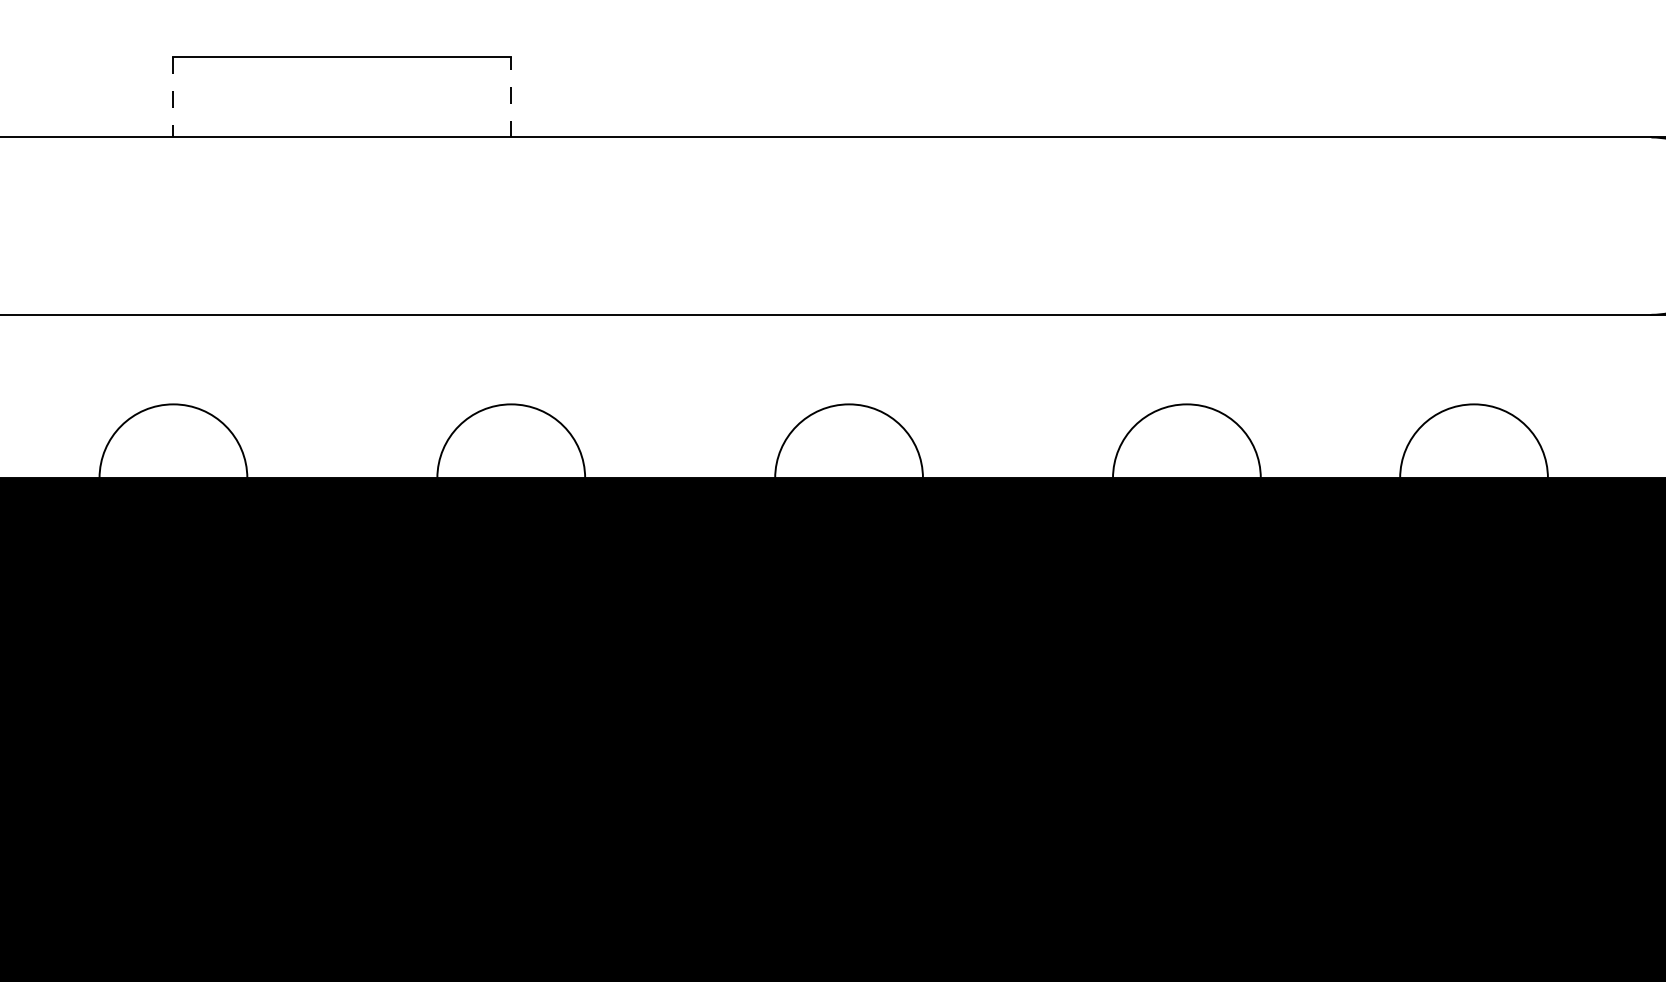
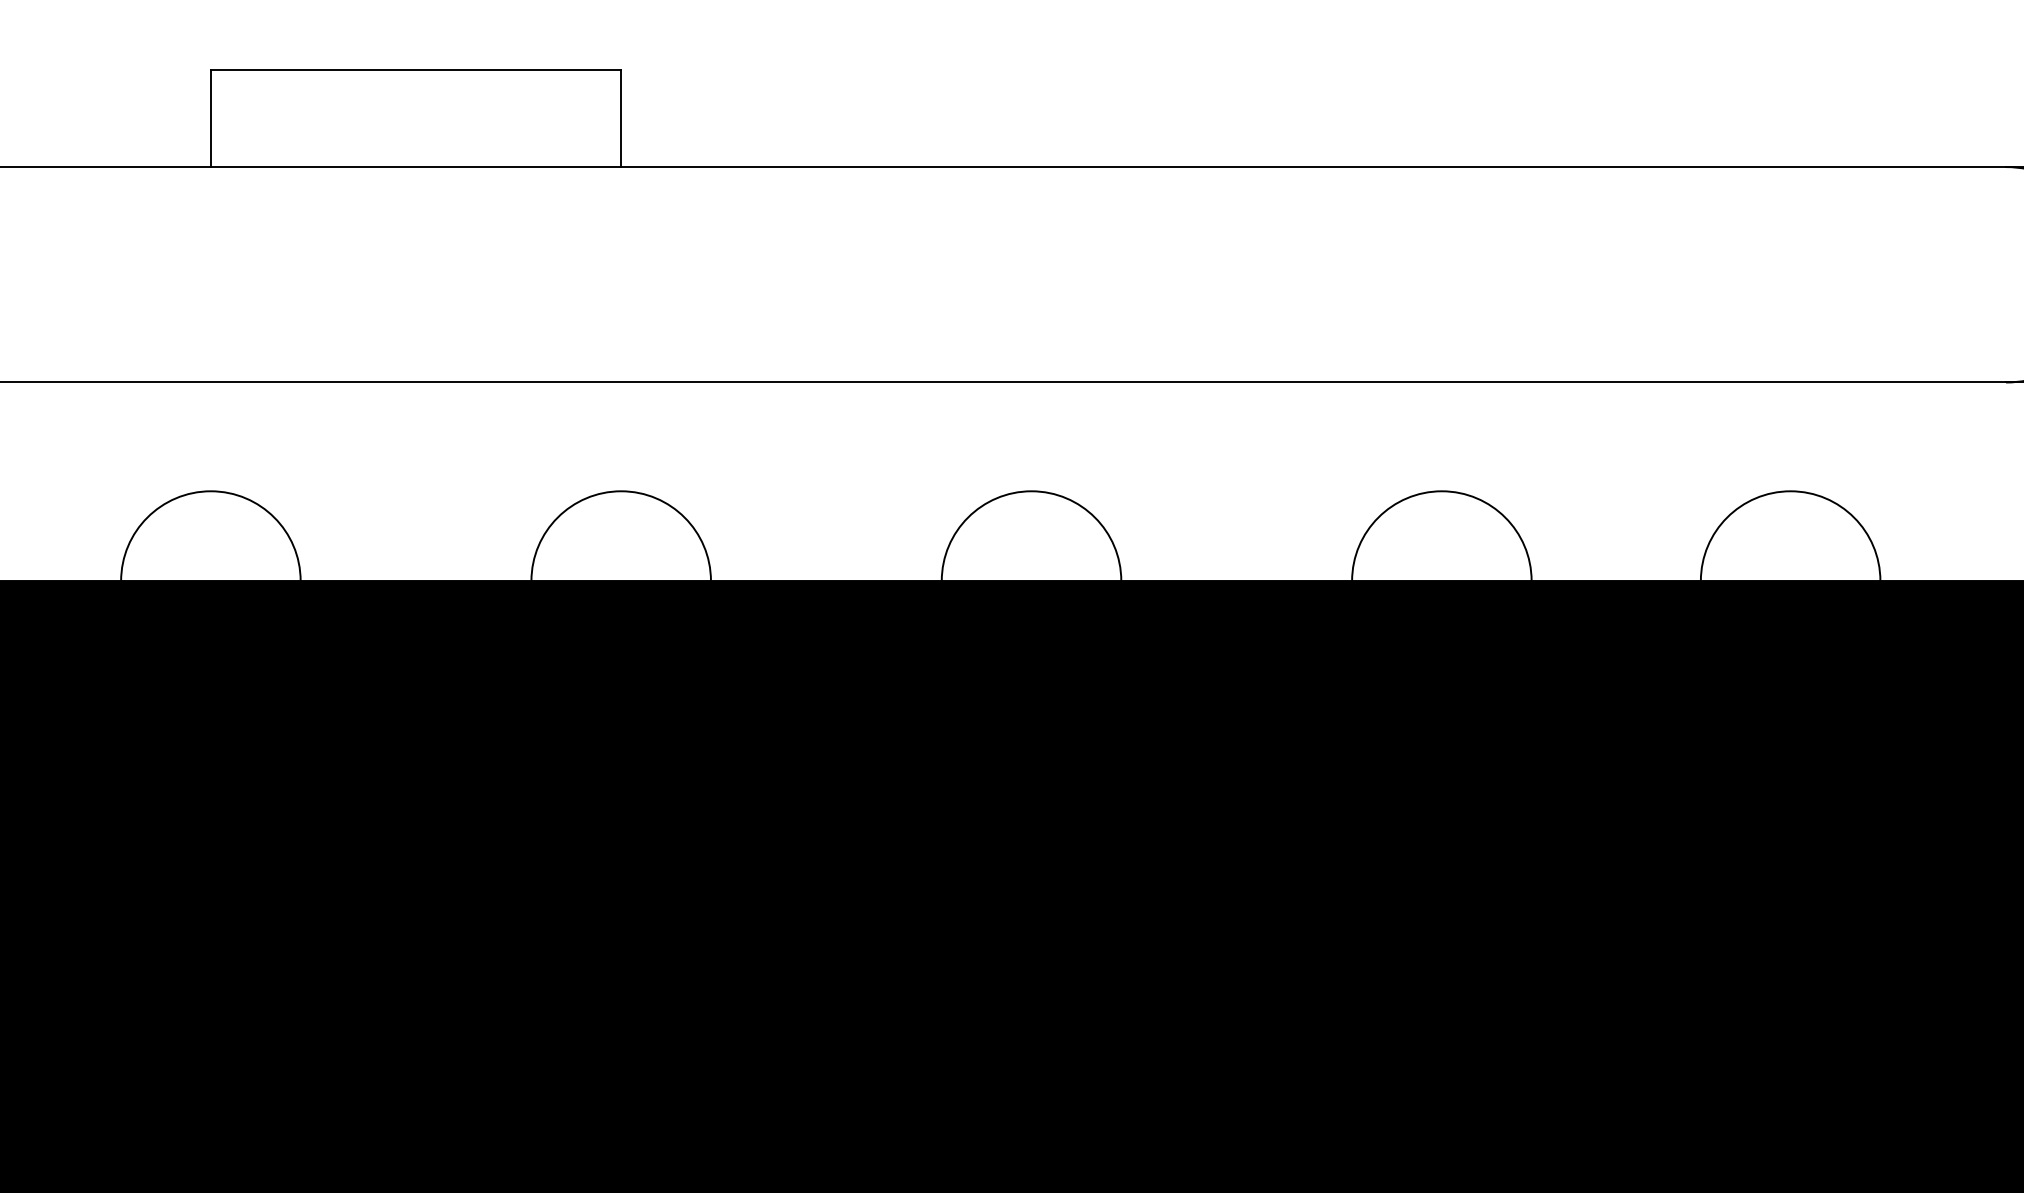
line: (173, 97) -> (210, 118), dashed -> solid
line: (511, 97) -> (621, 118), dashed -> solid

